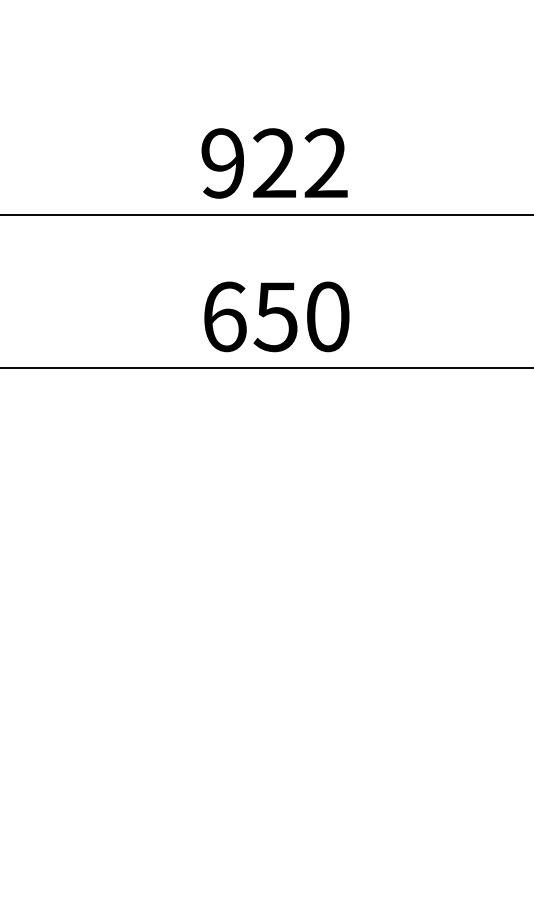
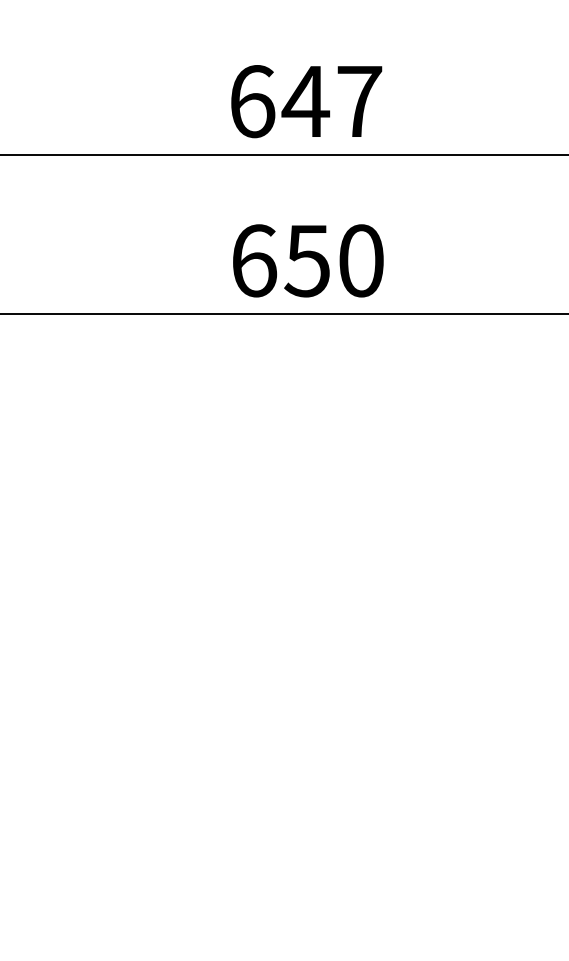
text: (275, 163) -> (306, 101), 922 -> 647

